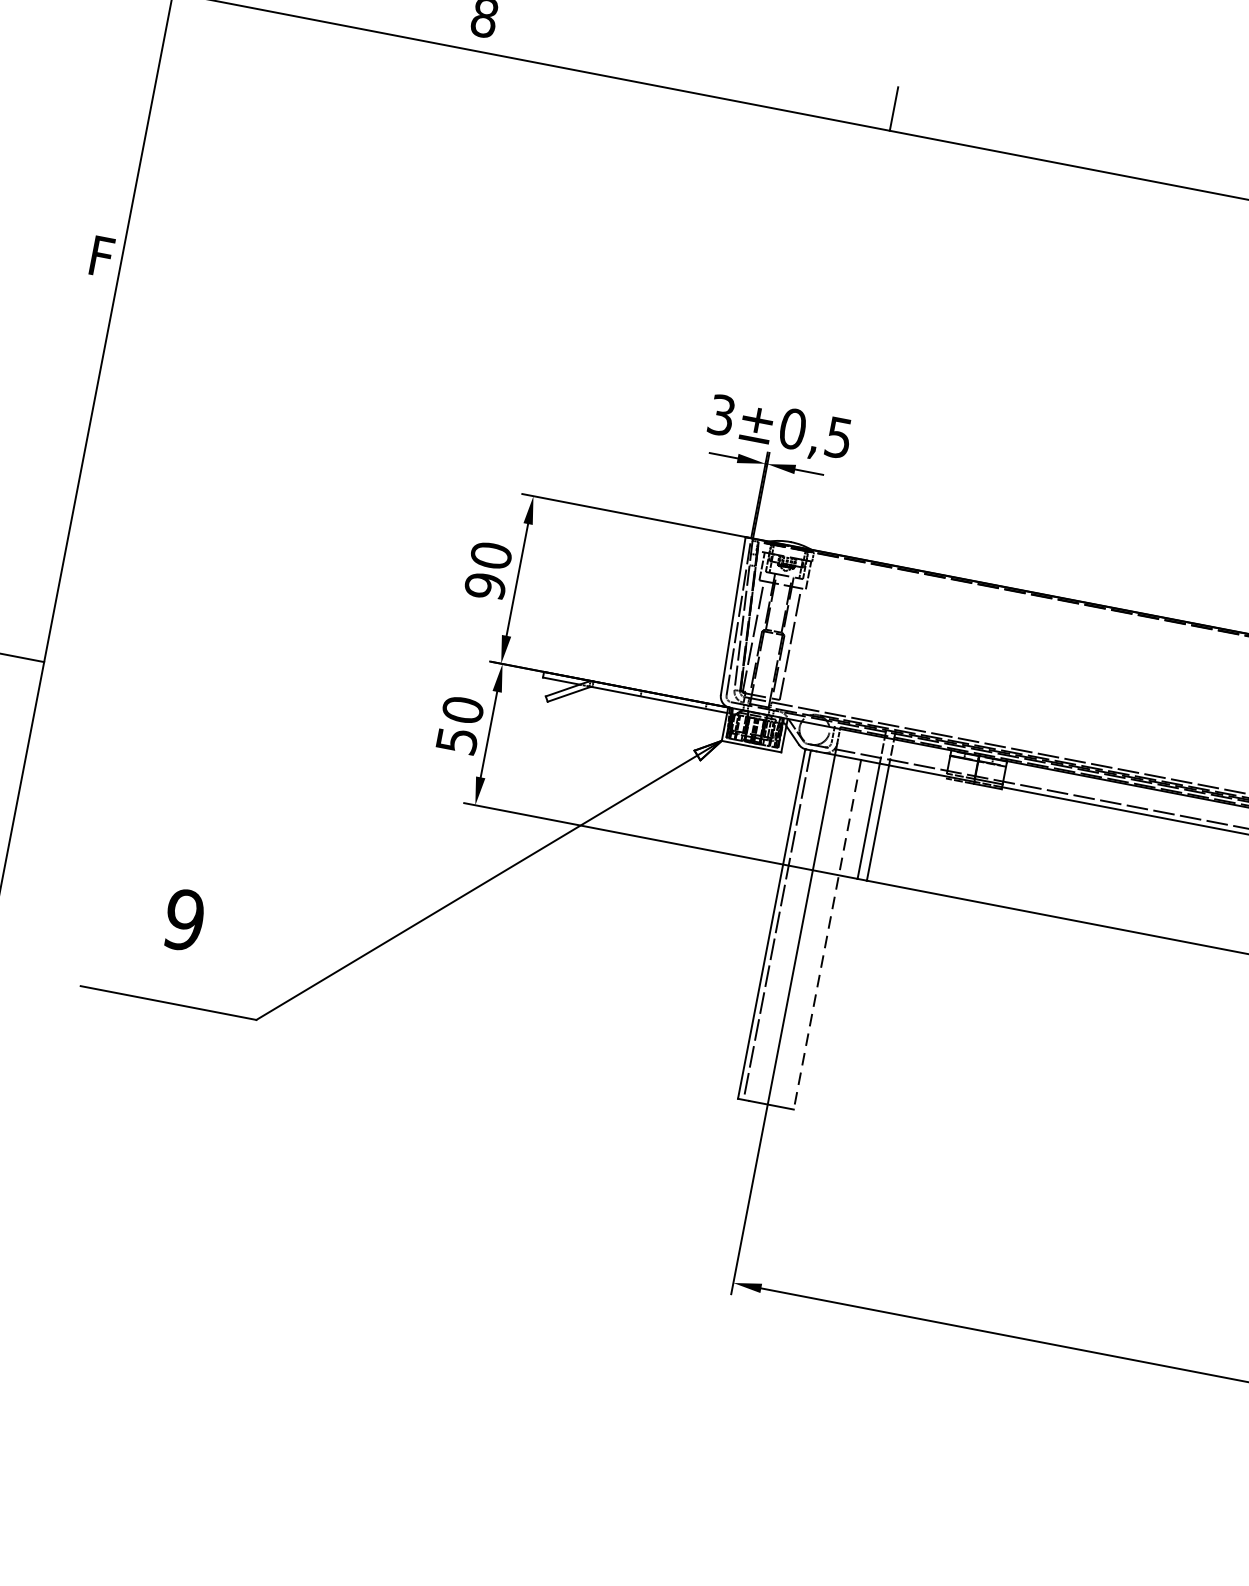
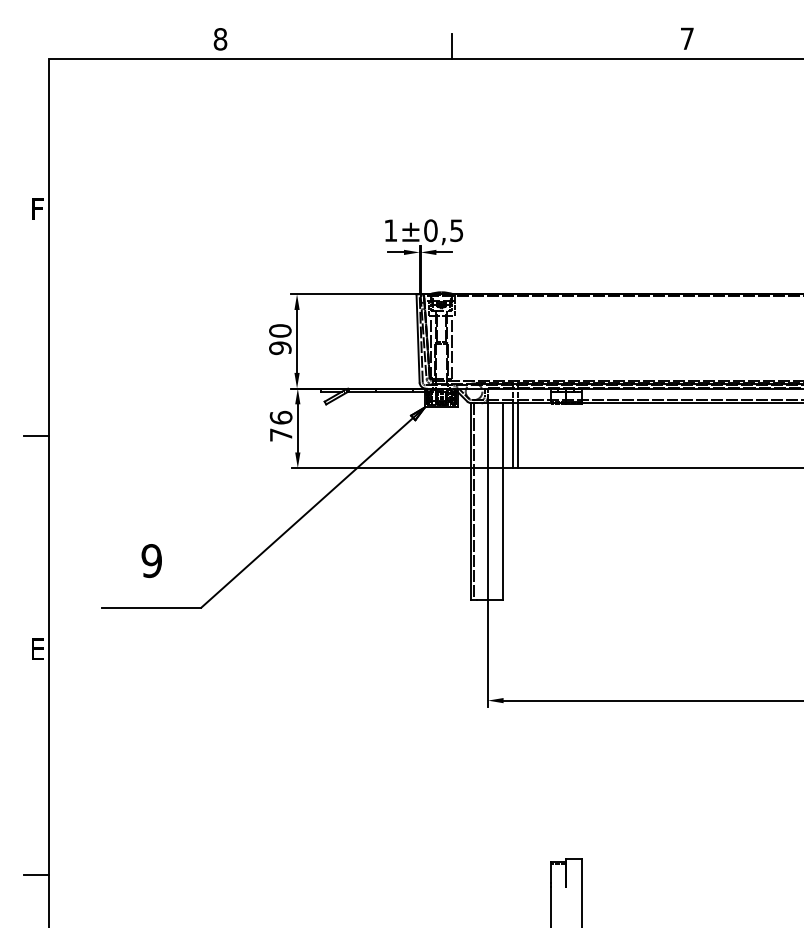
text: (721, 414) -> (390, 230), 3 -> 1
text: (459, 723) -> (280, 425), 50 -> 76
line: (827, 936) -> (502, 502), dashed -> solid

